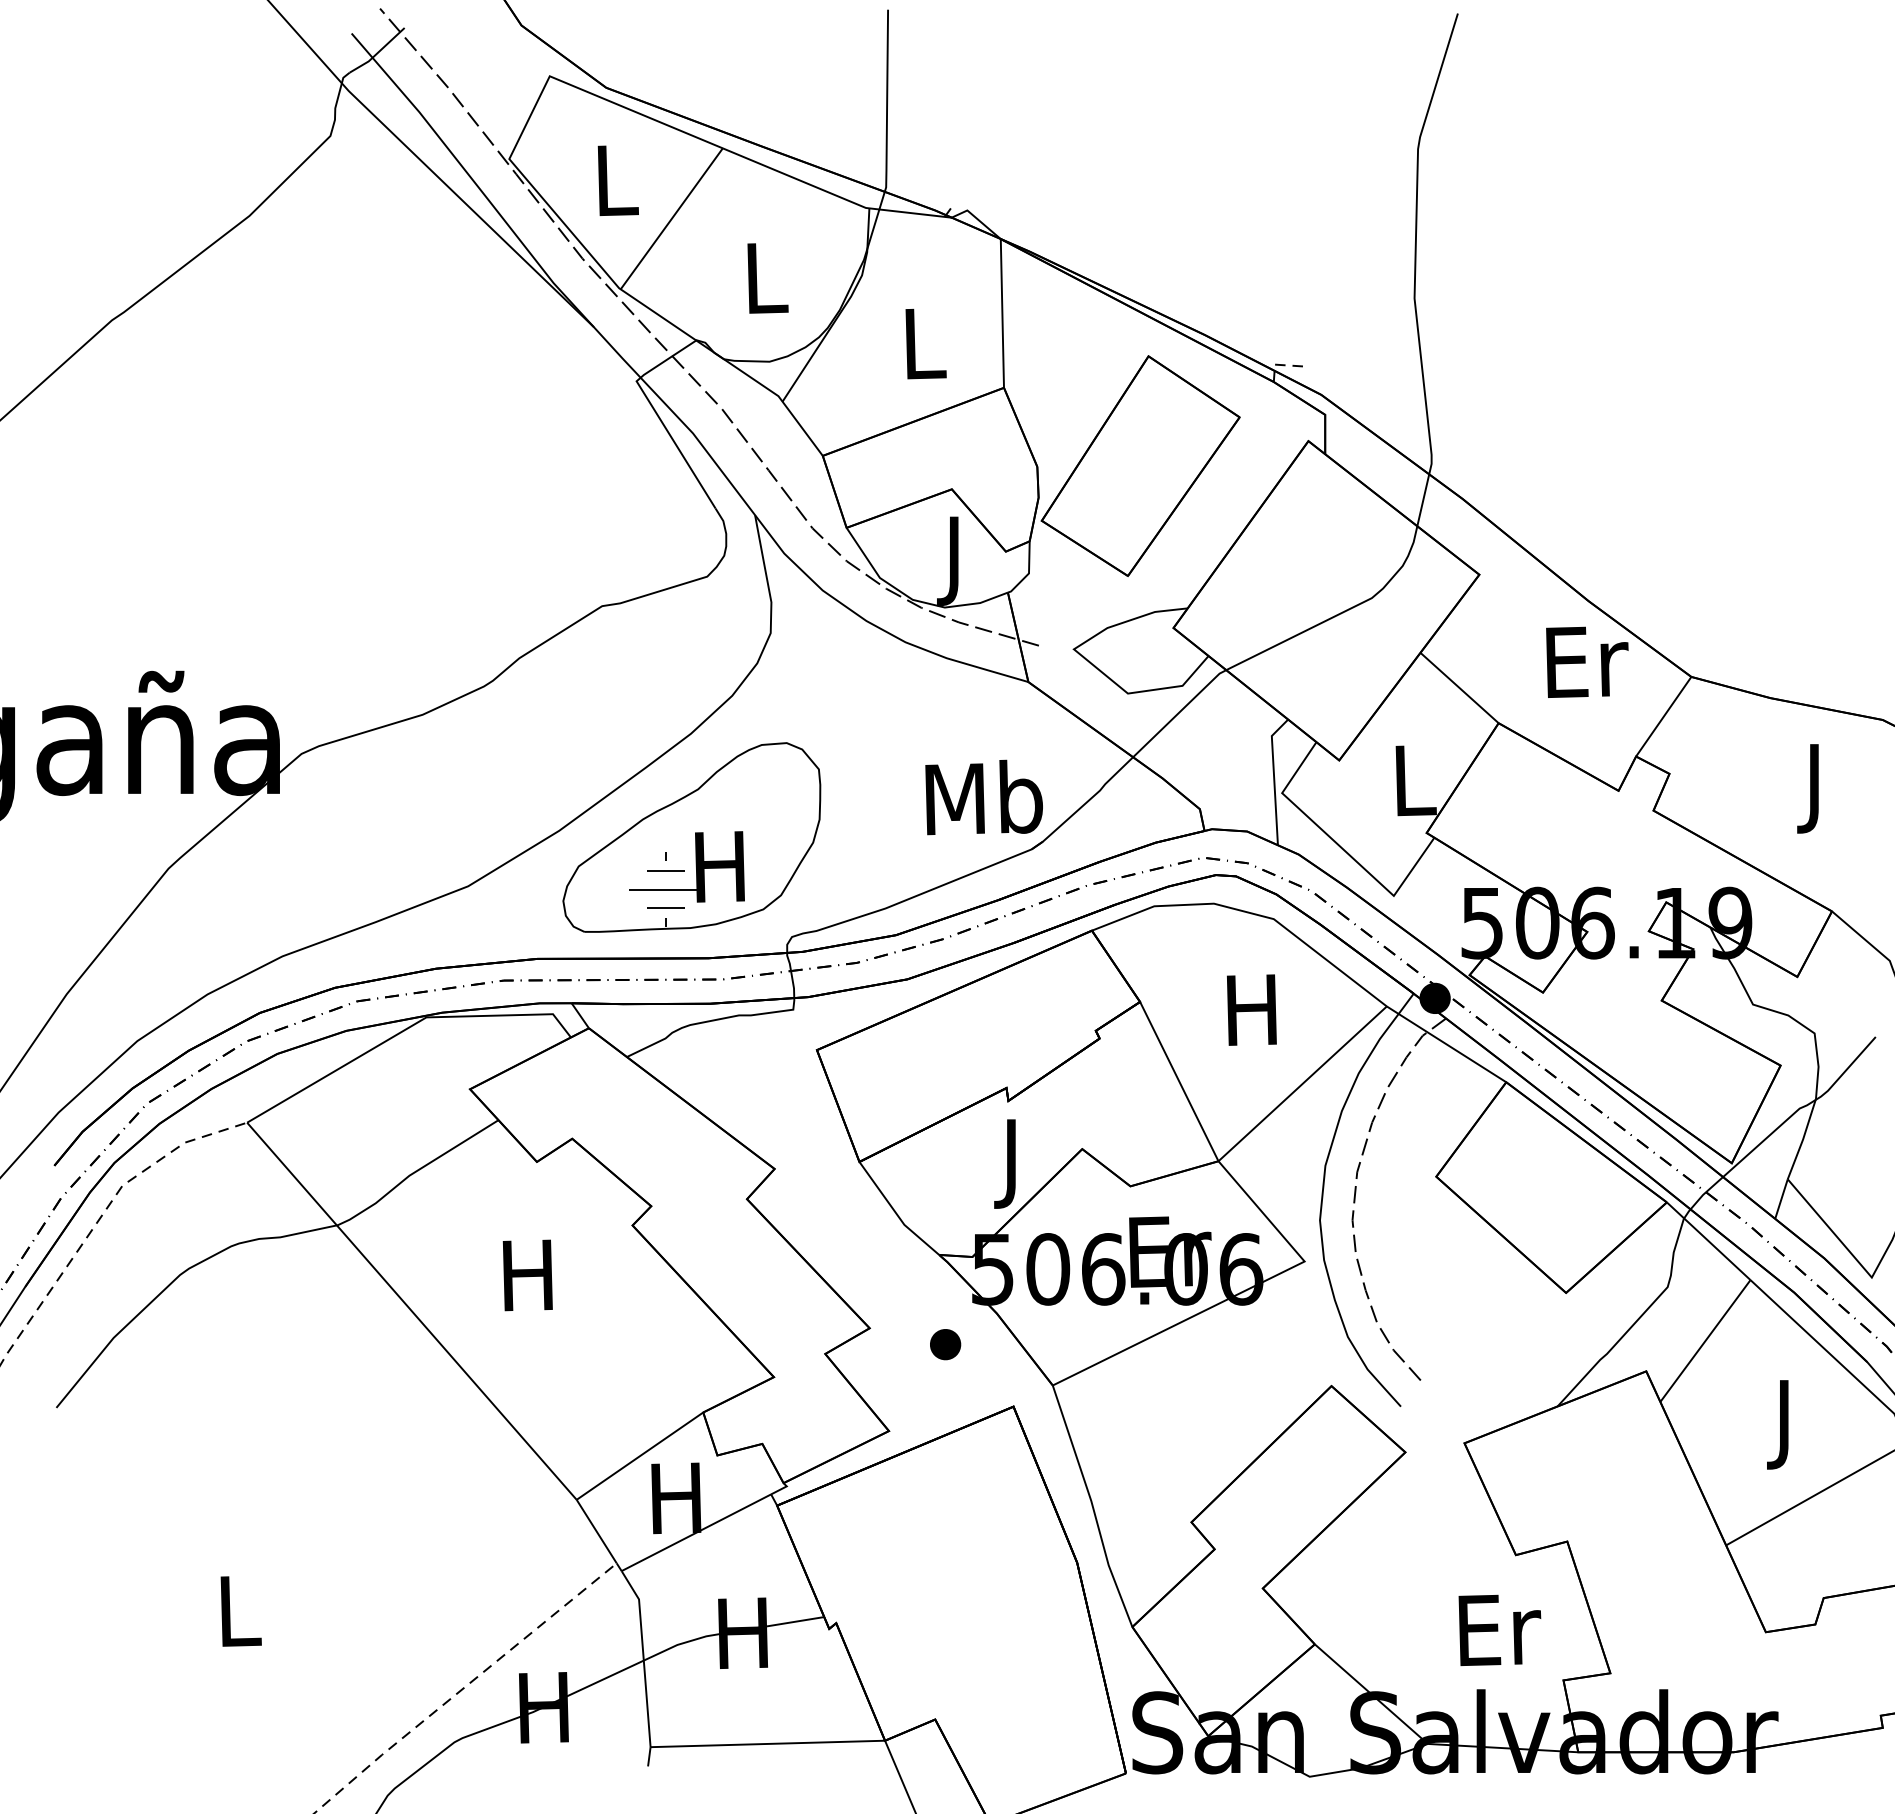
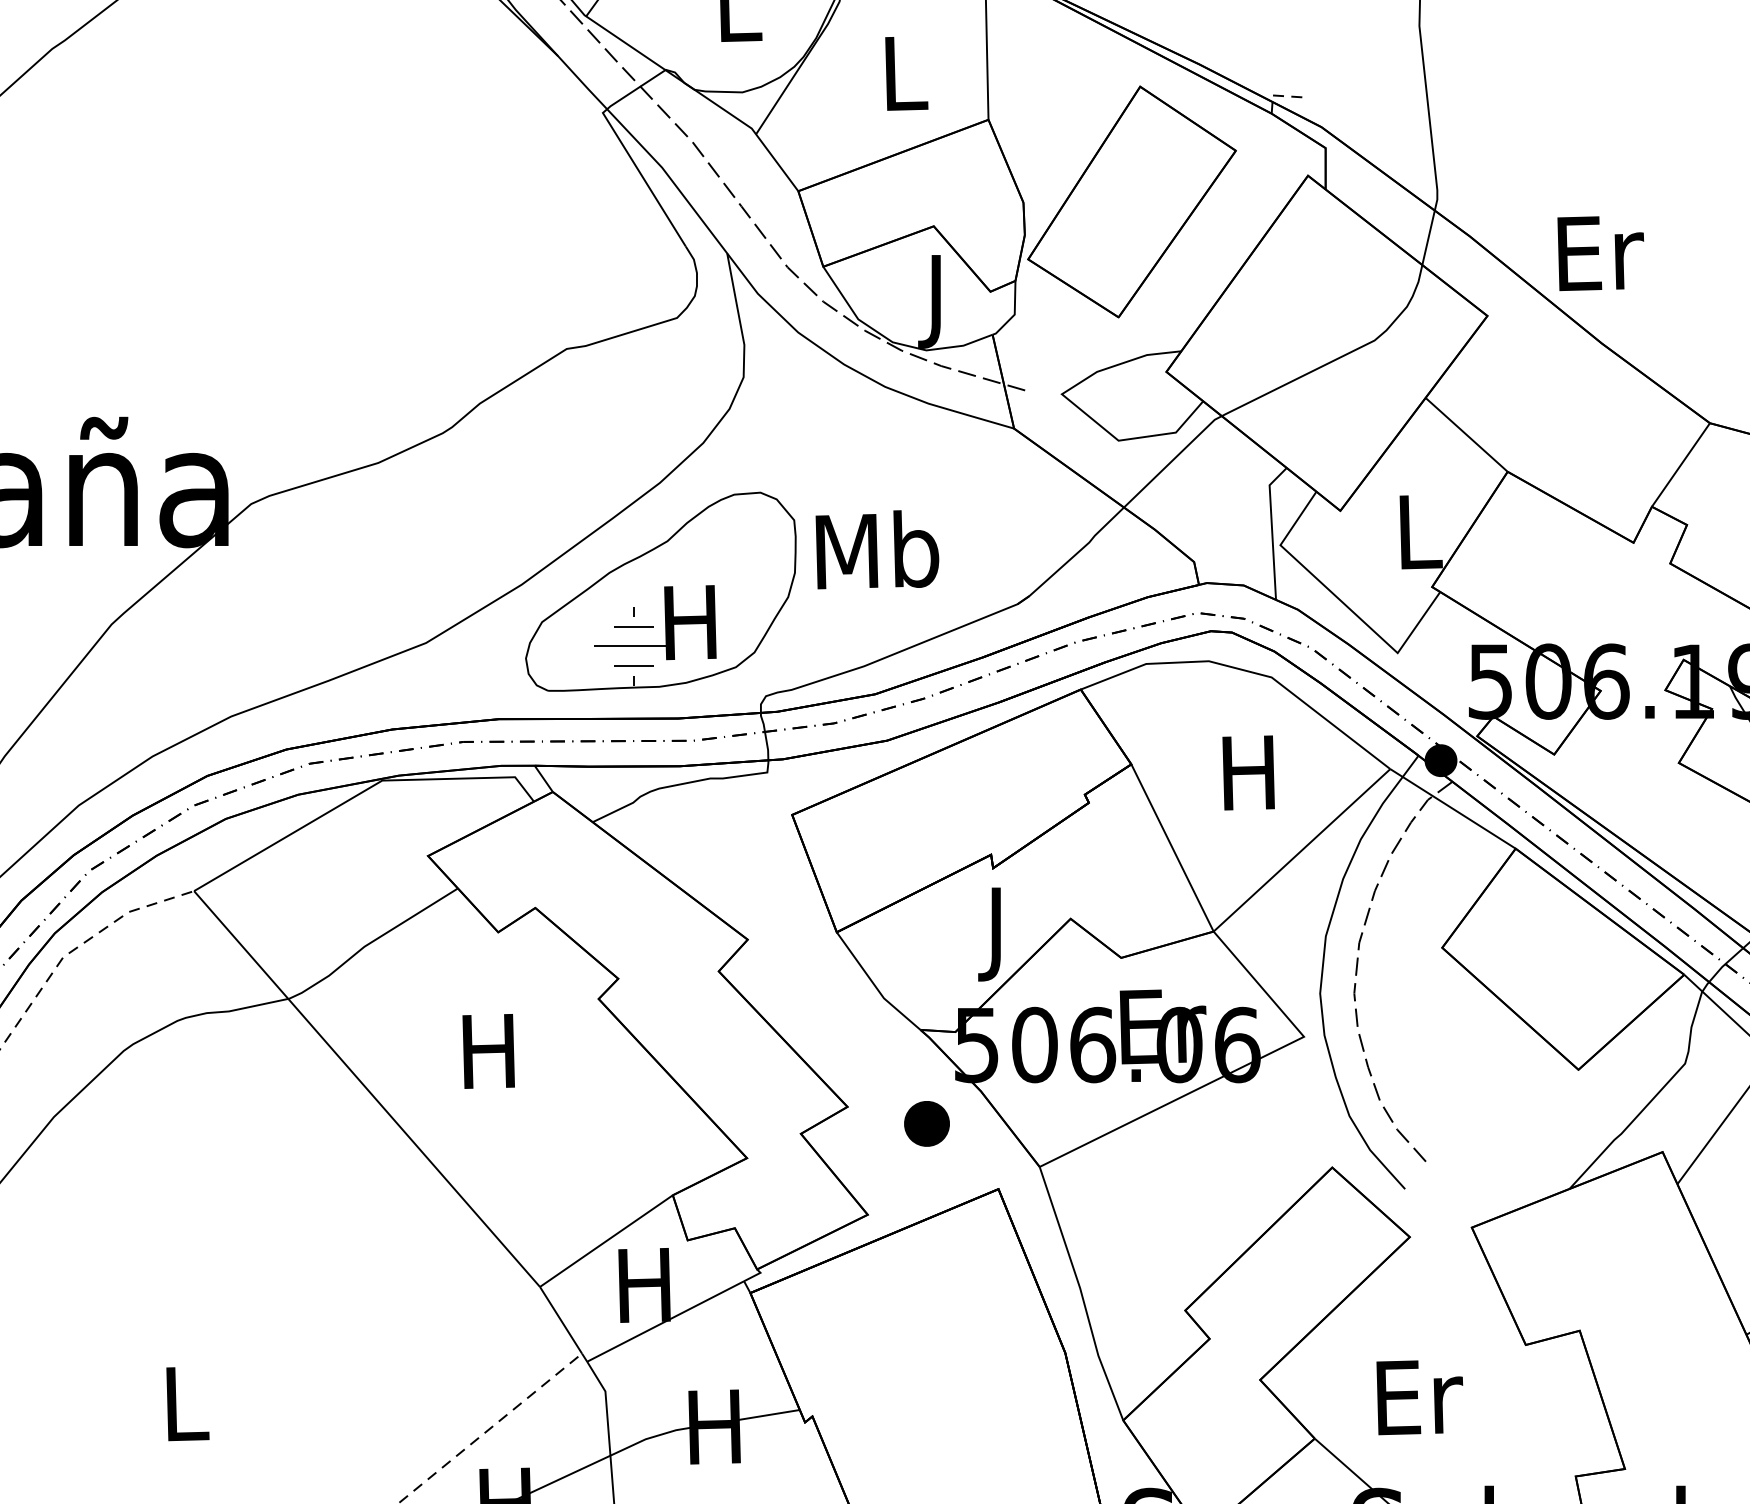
text: (1587, 661) -> (1600, 252), moved
text: (983, 797) -> (876, 549), moved
part: (945, 1344) -> (927, 1123), size x1.4
text: (1499, 1629) -> (1419, 1396), moved

